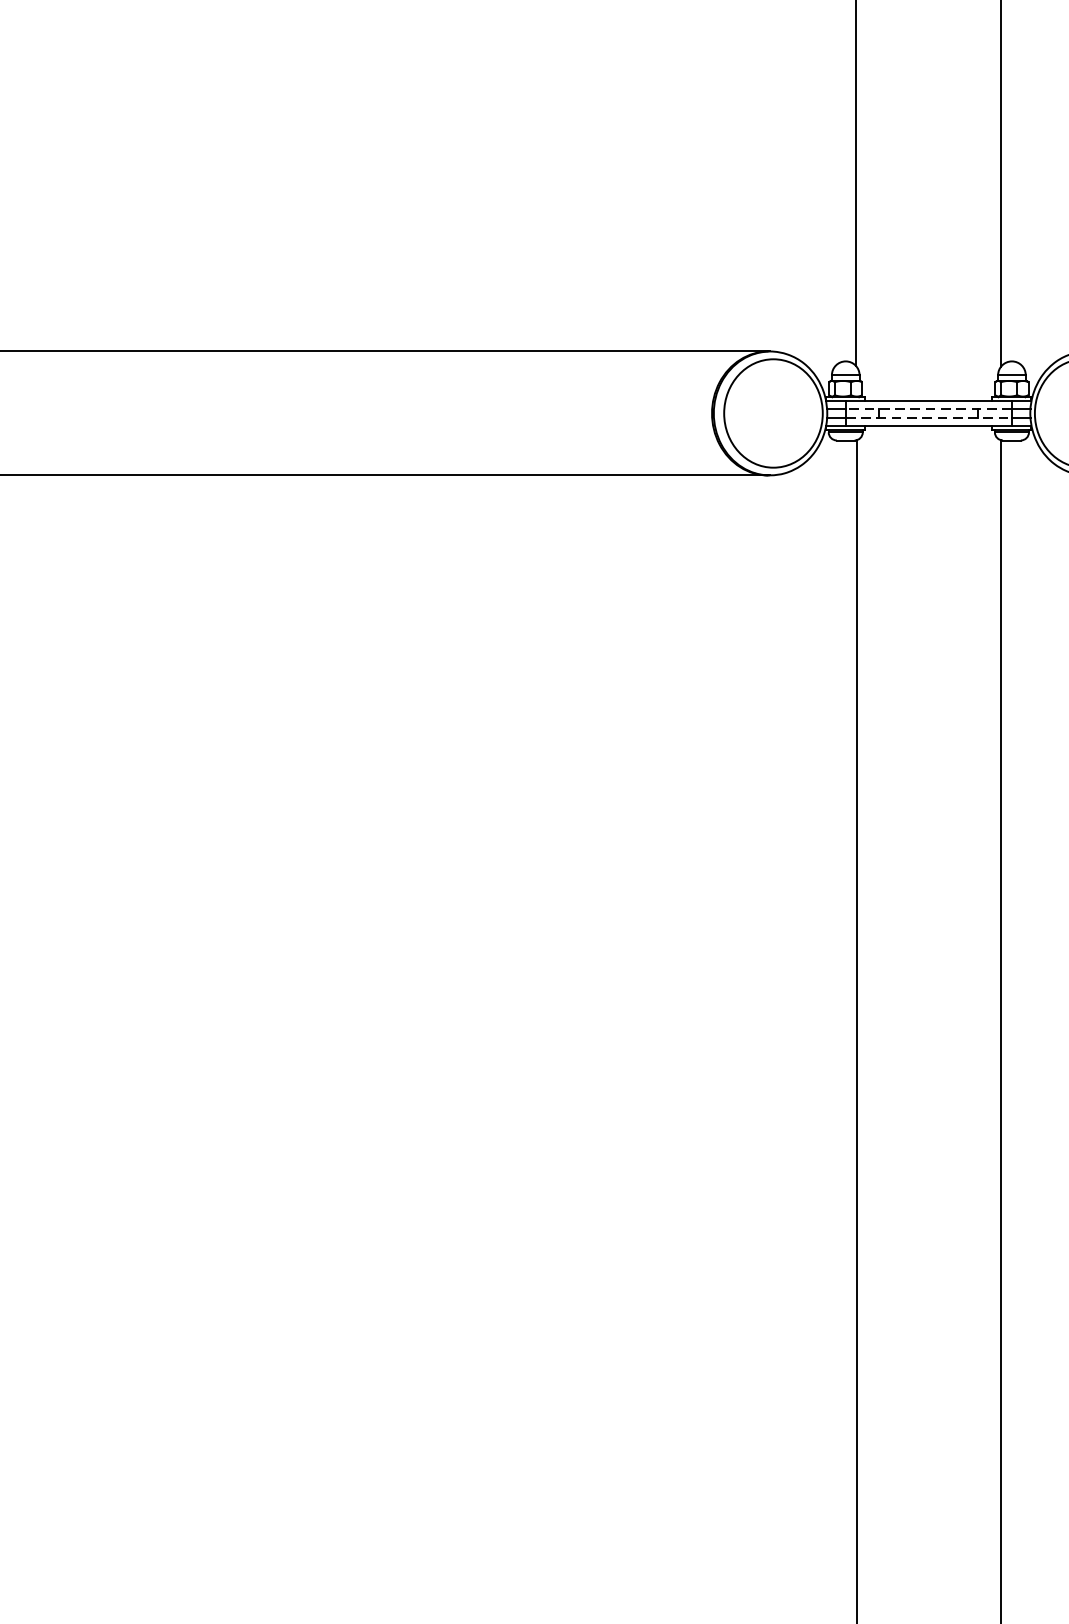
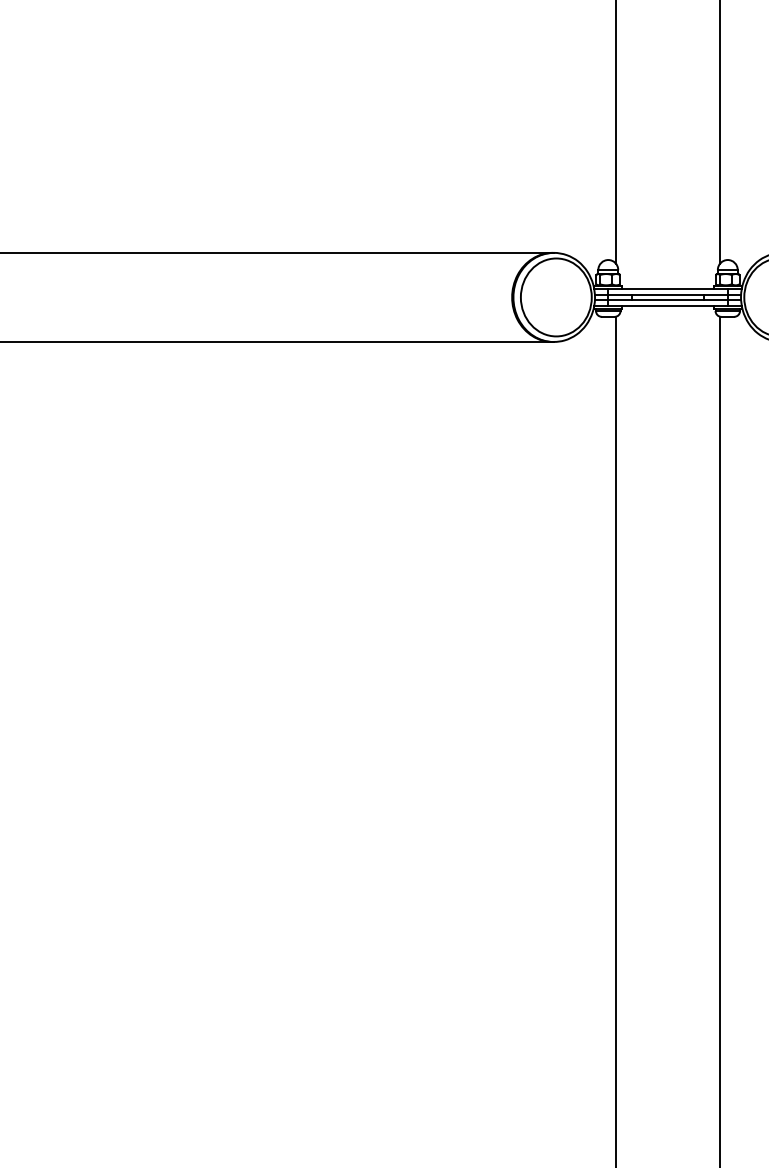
line: (929, 409) -> (668, 294), dashed -> solid
line: (929, 417) -> (668, 300), dashed -> solid

